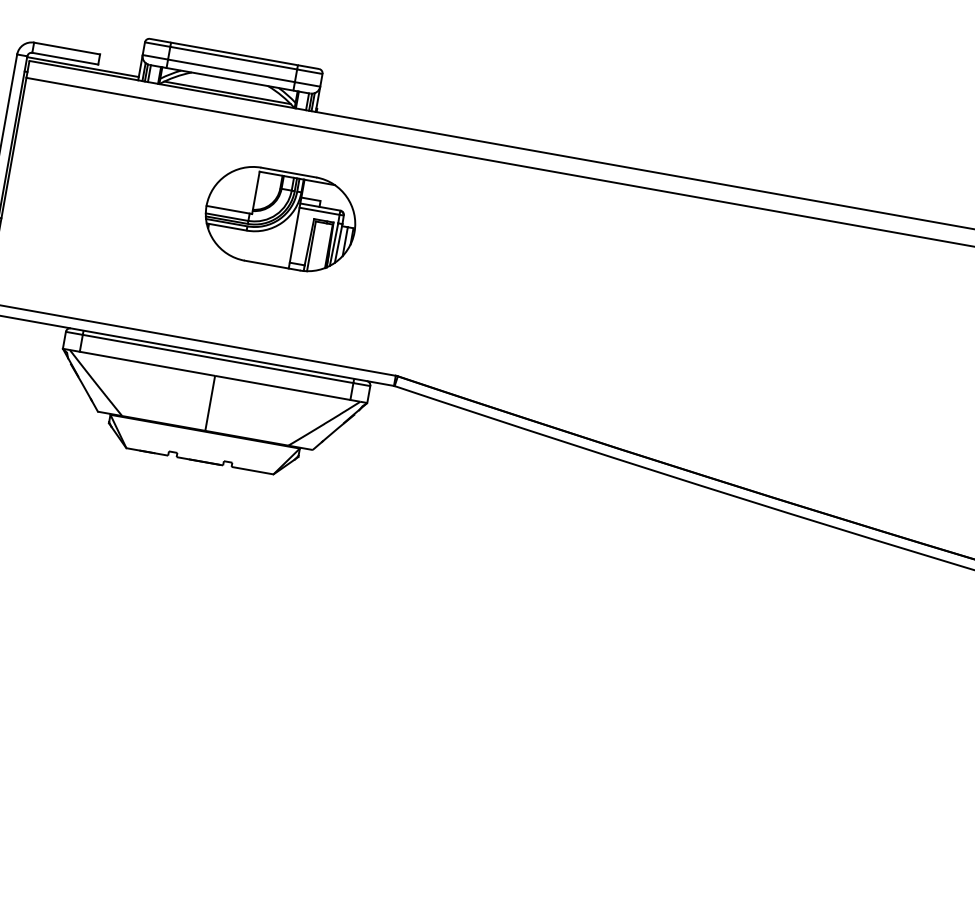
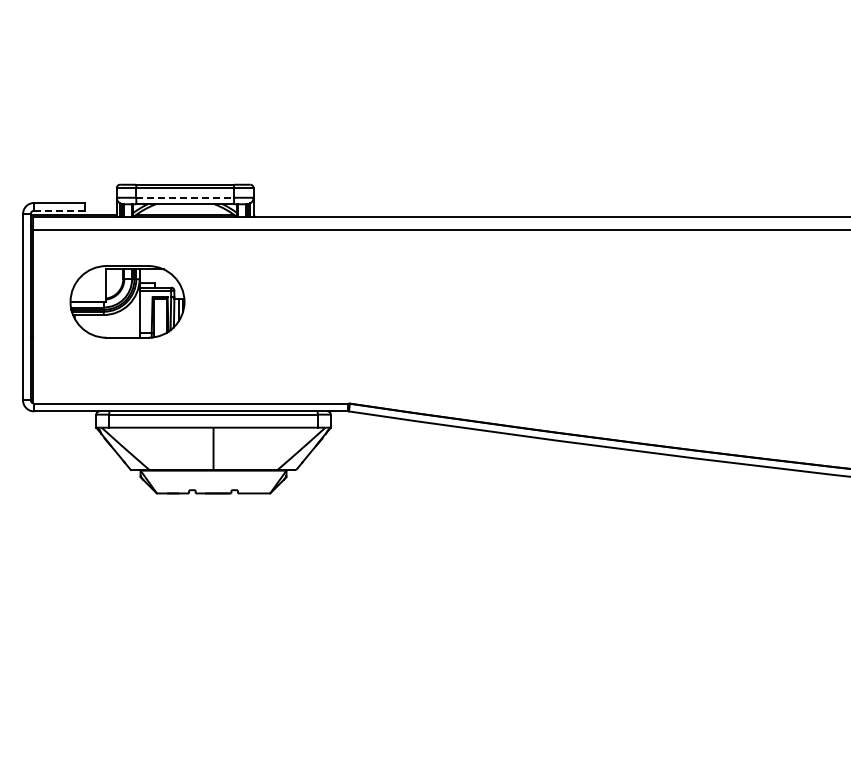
line: (66, 58) -> (60, 210), solid -> dashed
line: (231, 70) -> (185, 197), solid -> dashed
part: (280, 218) -> (127, 301), moved

